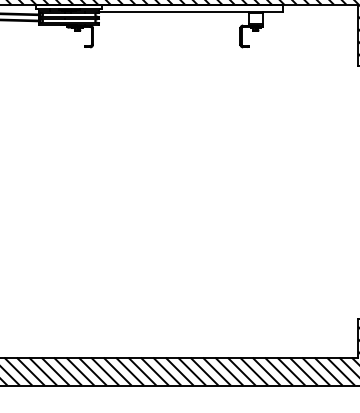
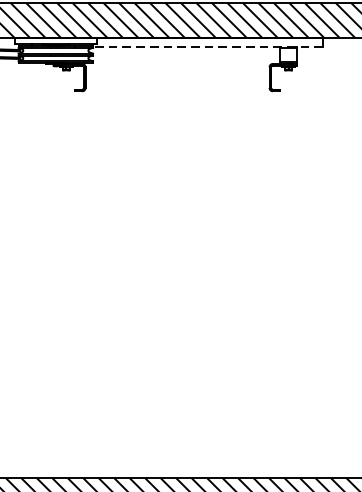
line: (190, 11) -> (207, 46), solid -> dashed

